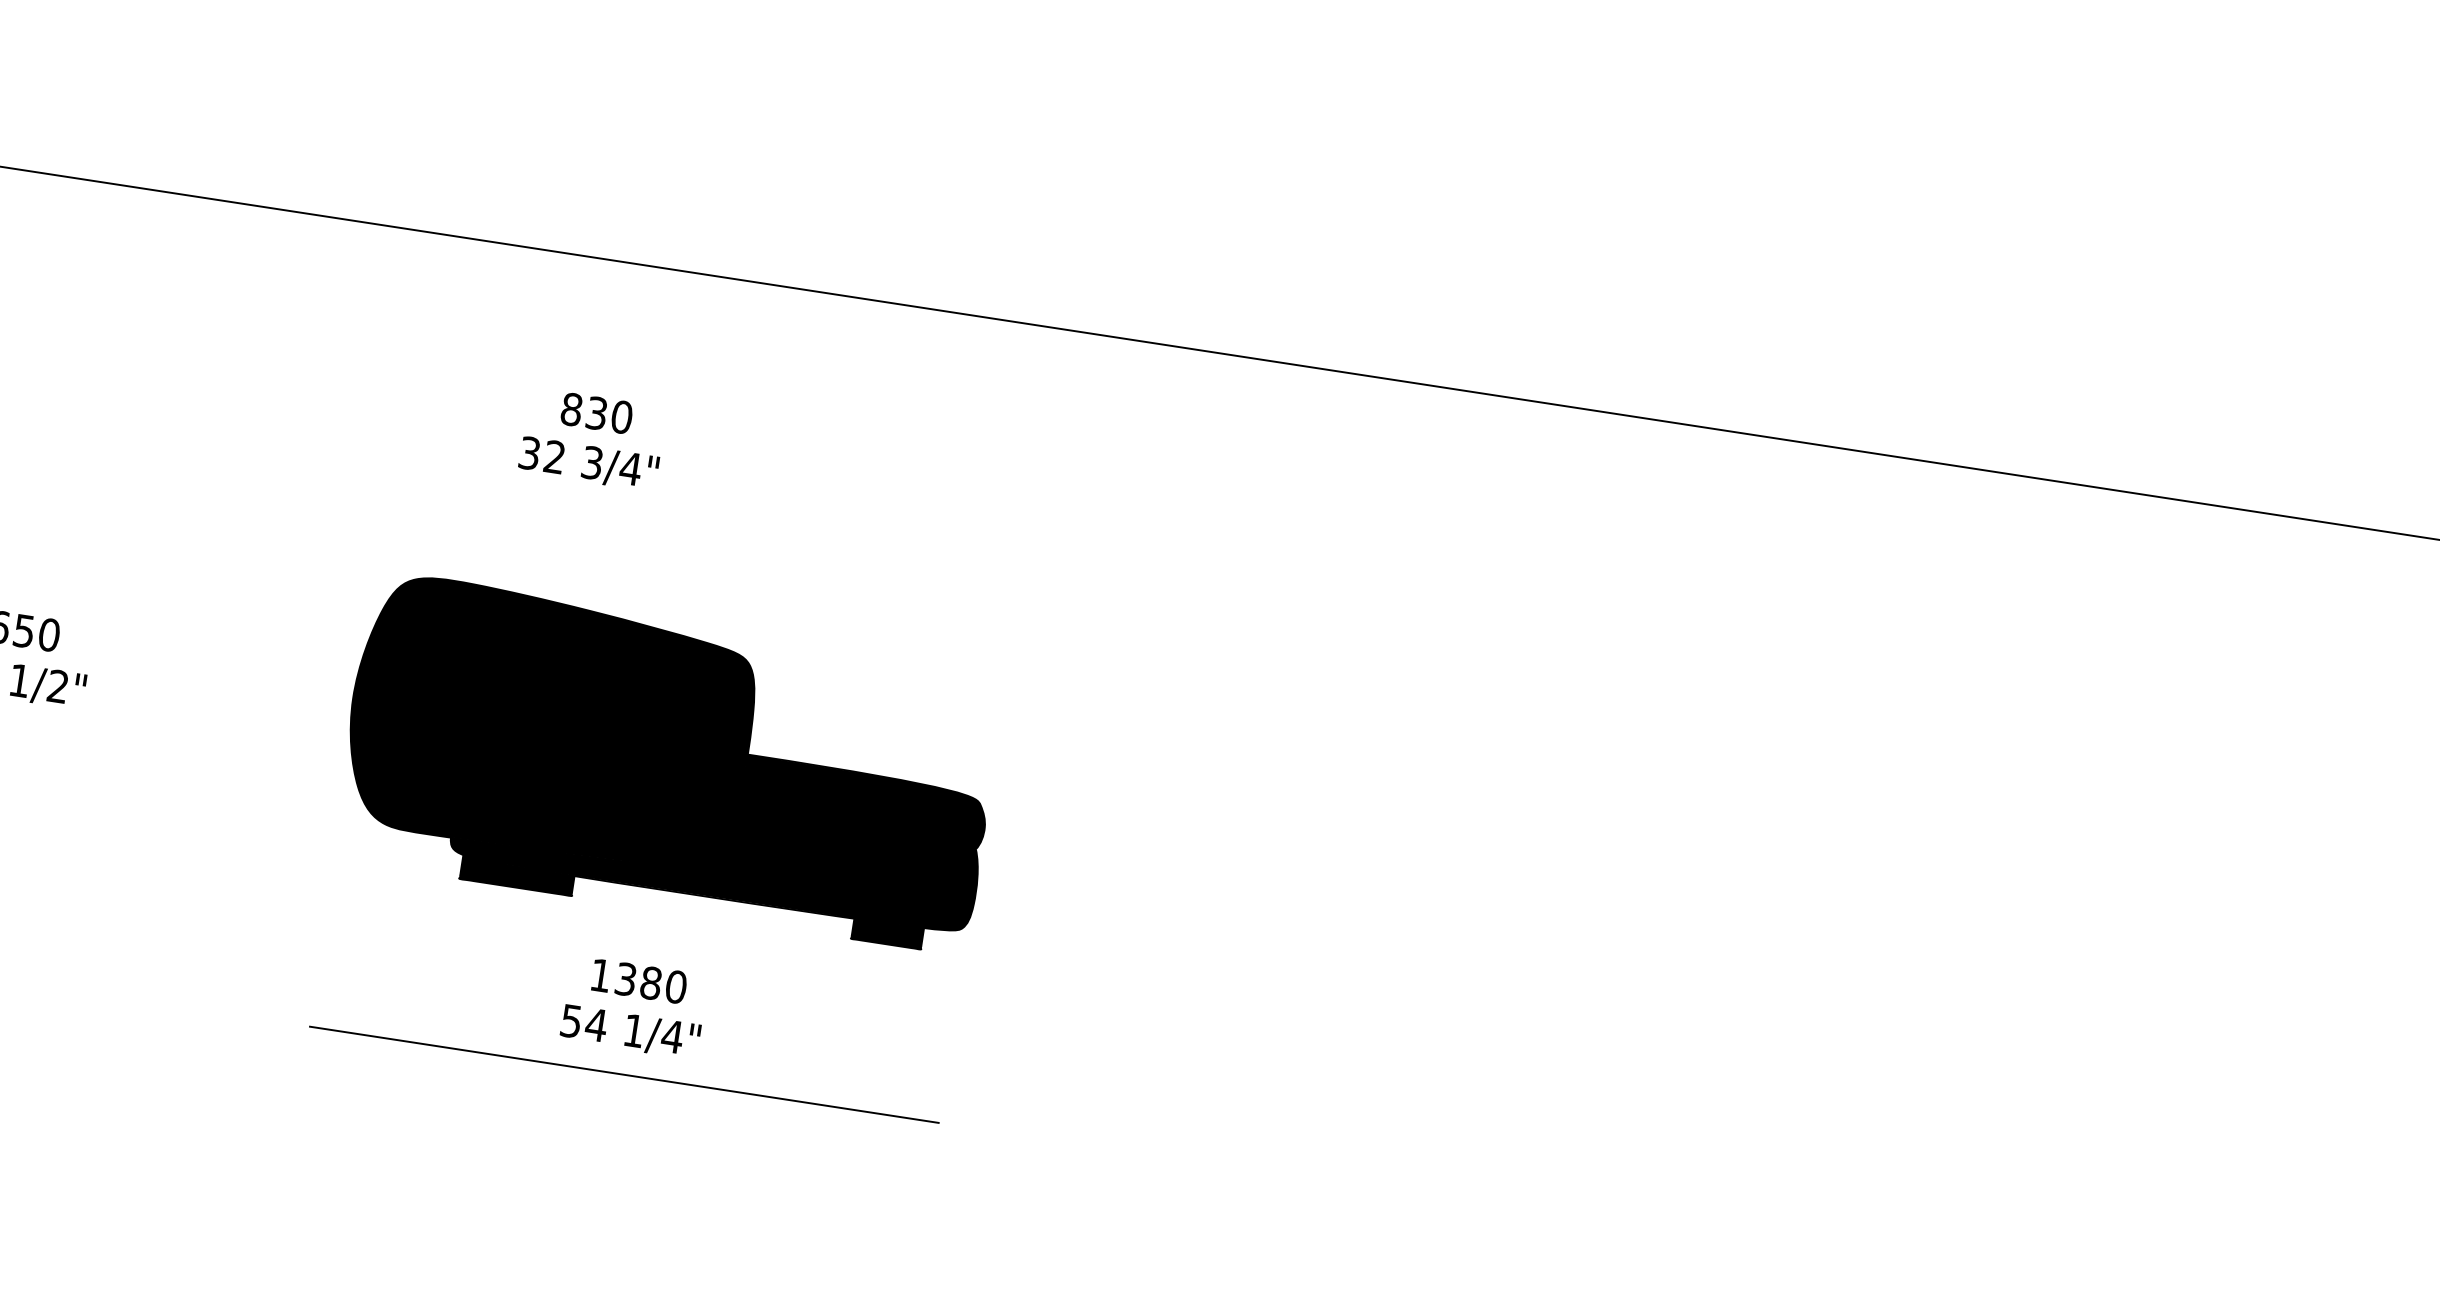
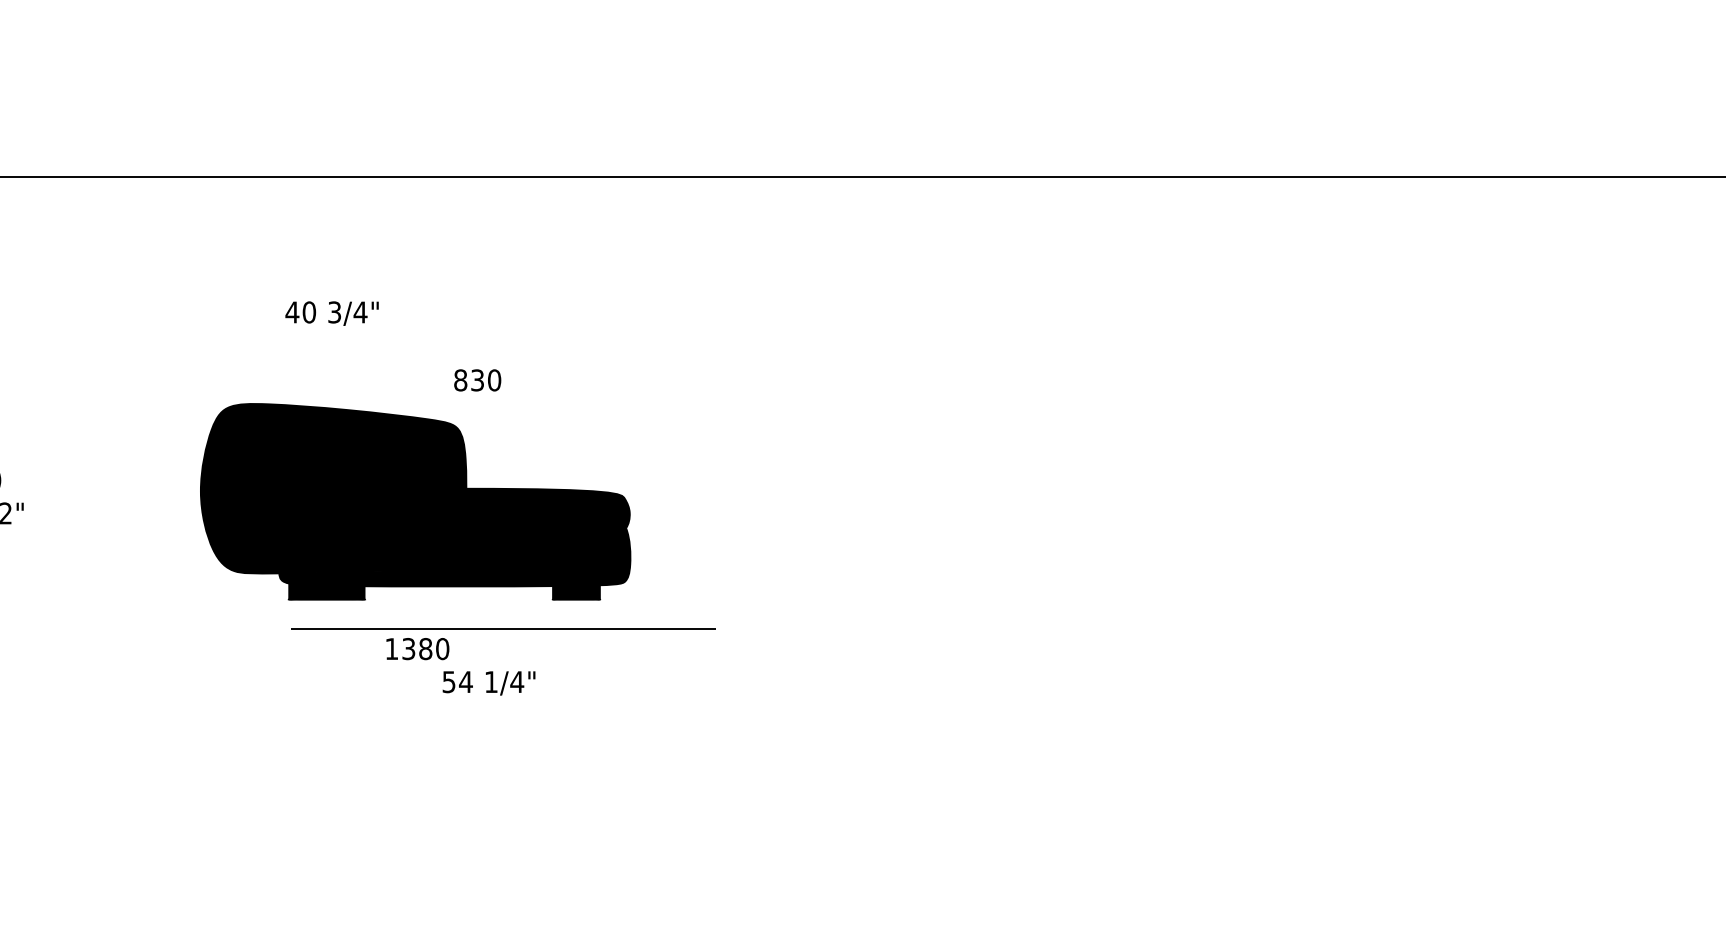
text: (596, 413) -> (477, 380), moved
text: (541, 455) -> (300, 312), 32 -> 40
text: (629, 1032) -> (488, 683), moved
line: (624, 1074) -> (503, 628), moved

